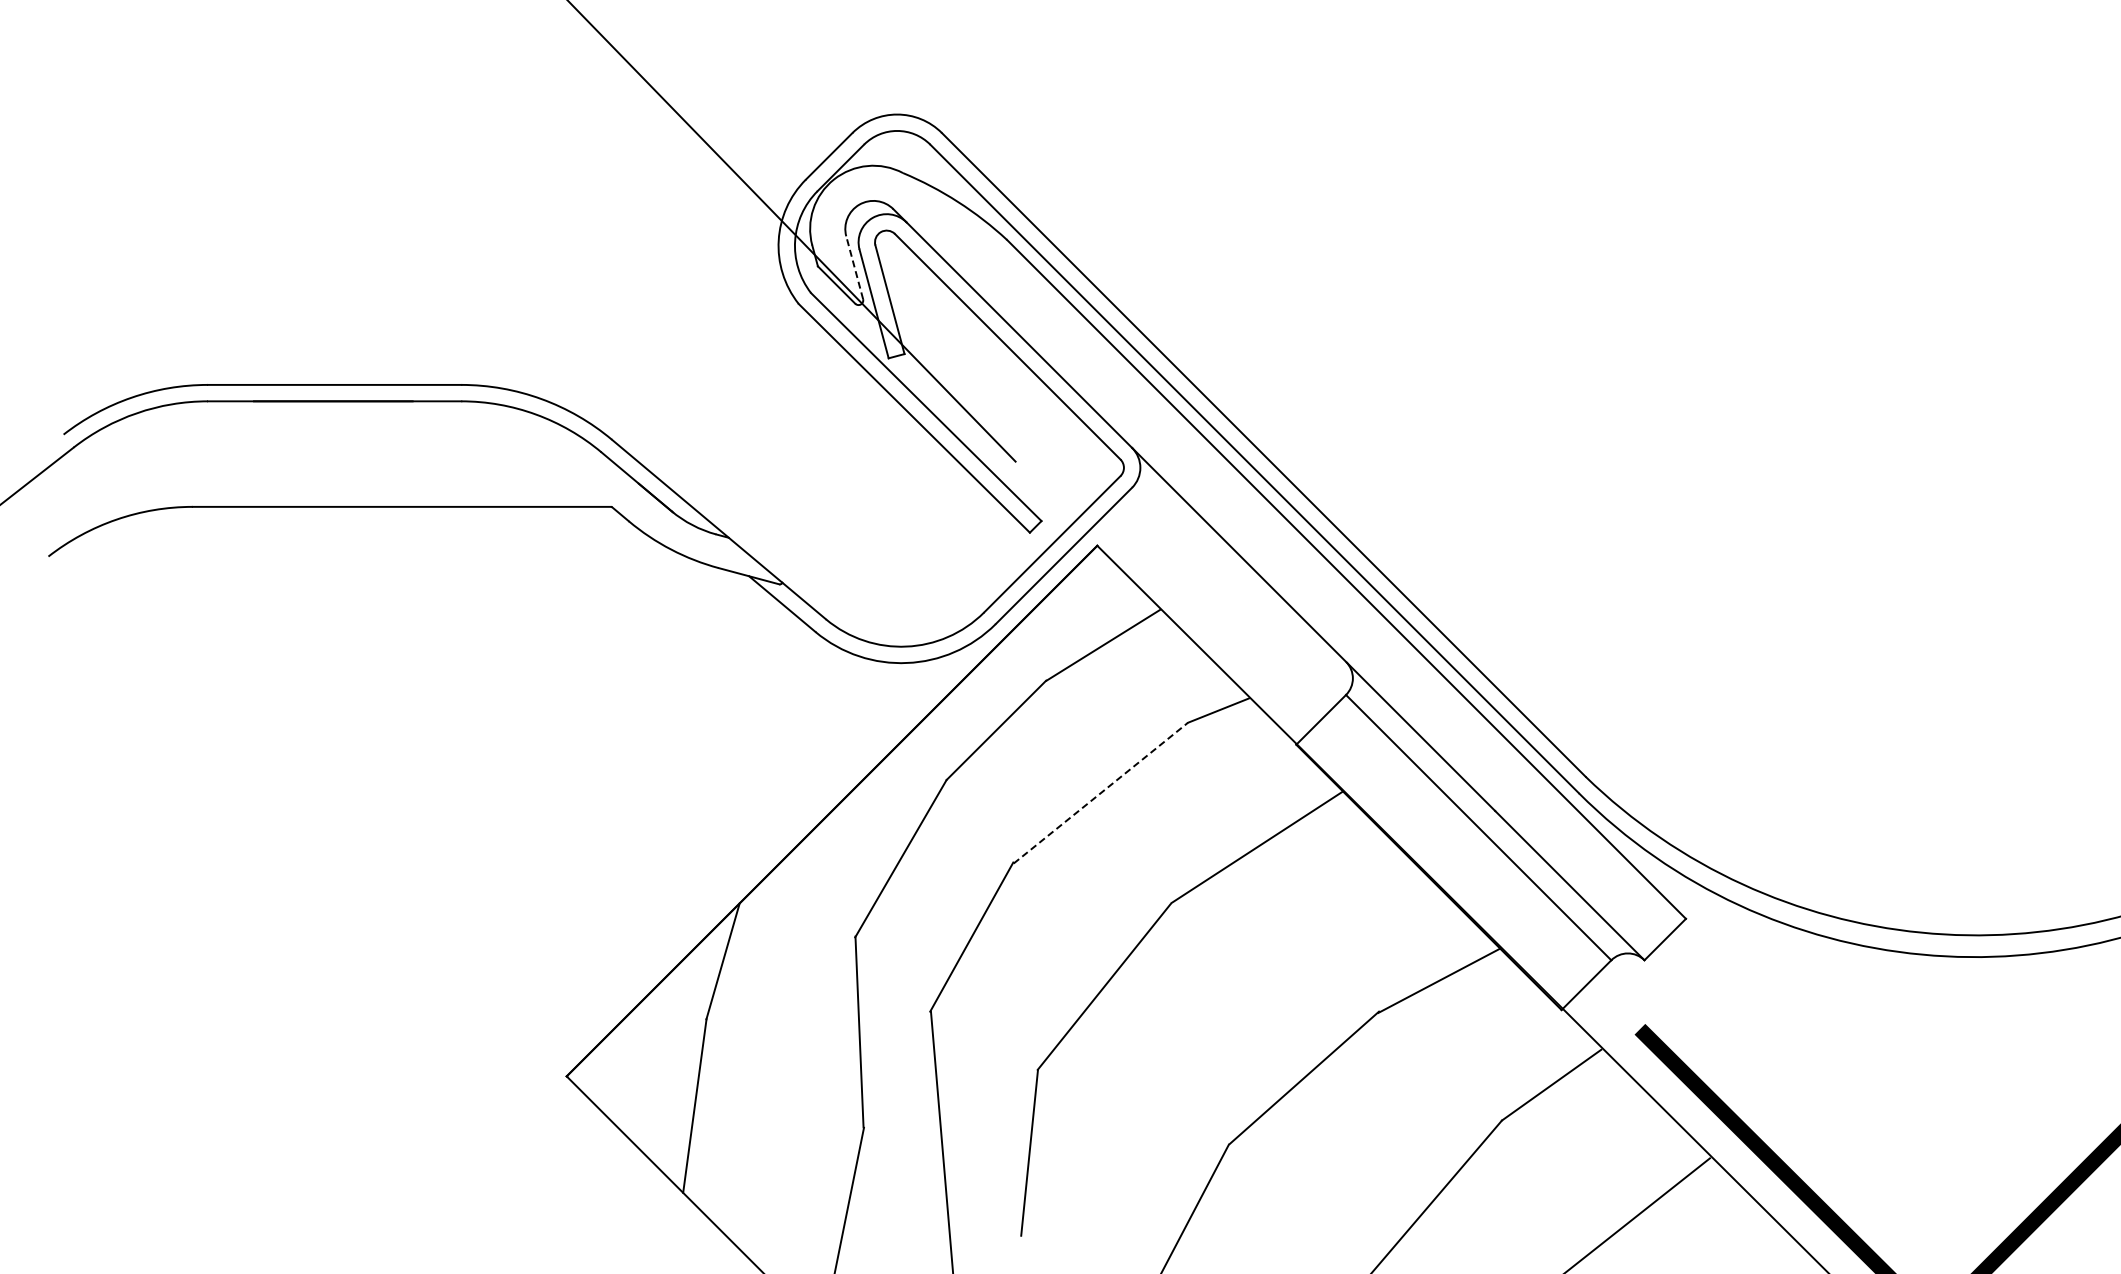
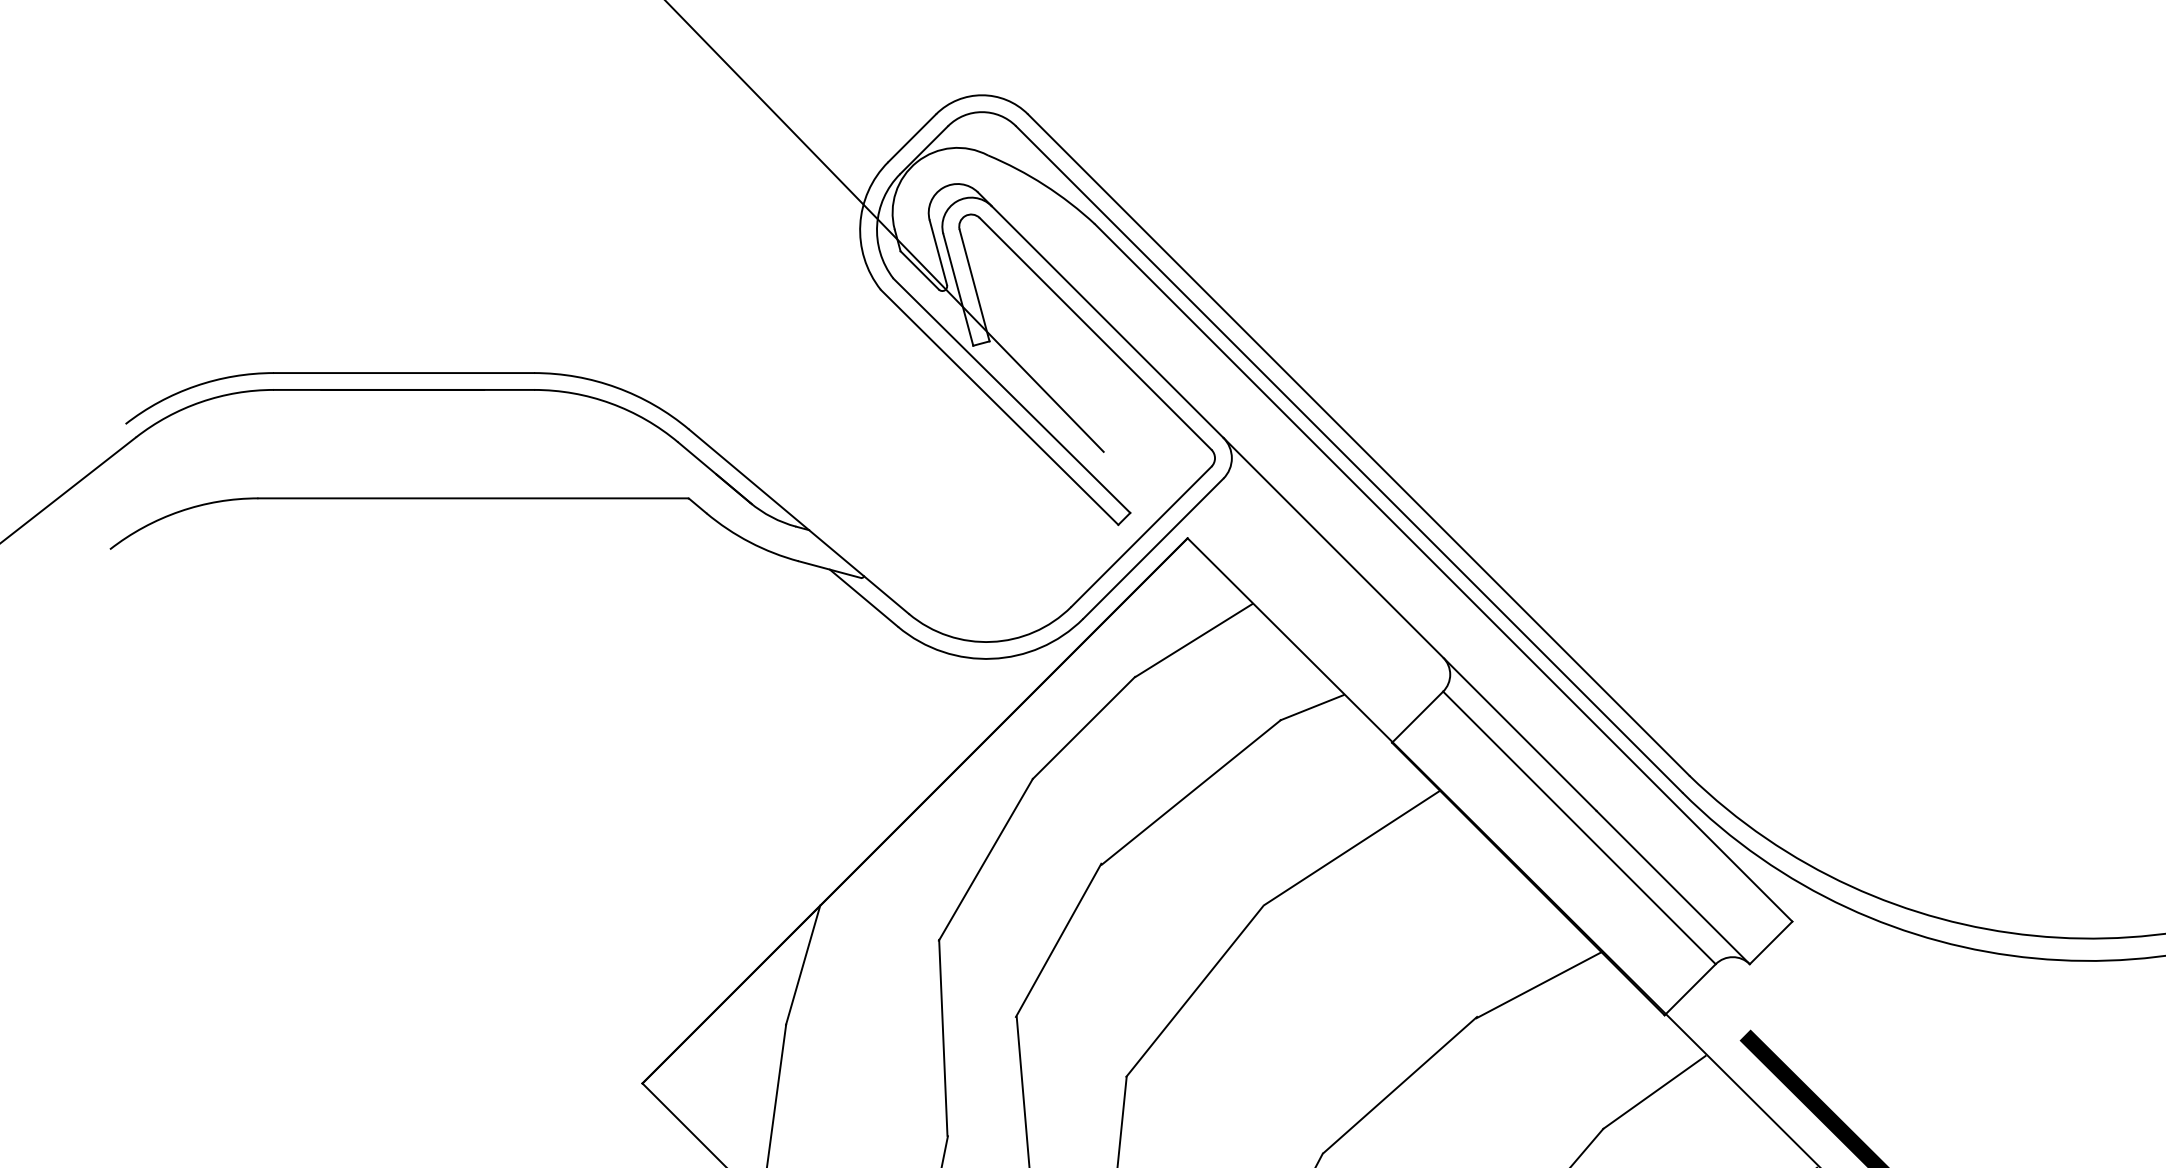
line: (854, 267) -> (938, 252), dashed -> solid
line: (1101, 792) -> (1191, 791), dashed -> solid

